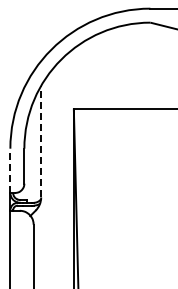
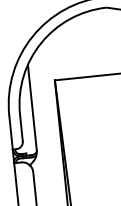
line: (41, 141) -> (32, 107), dashed -> solid
line: (10, 170) -> (11, 132), dashed -> solid

